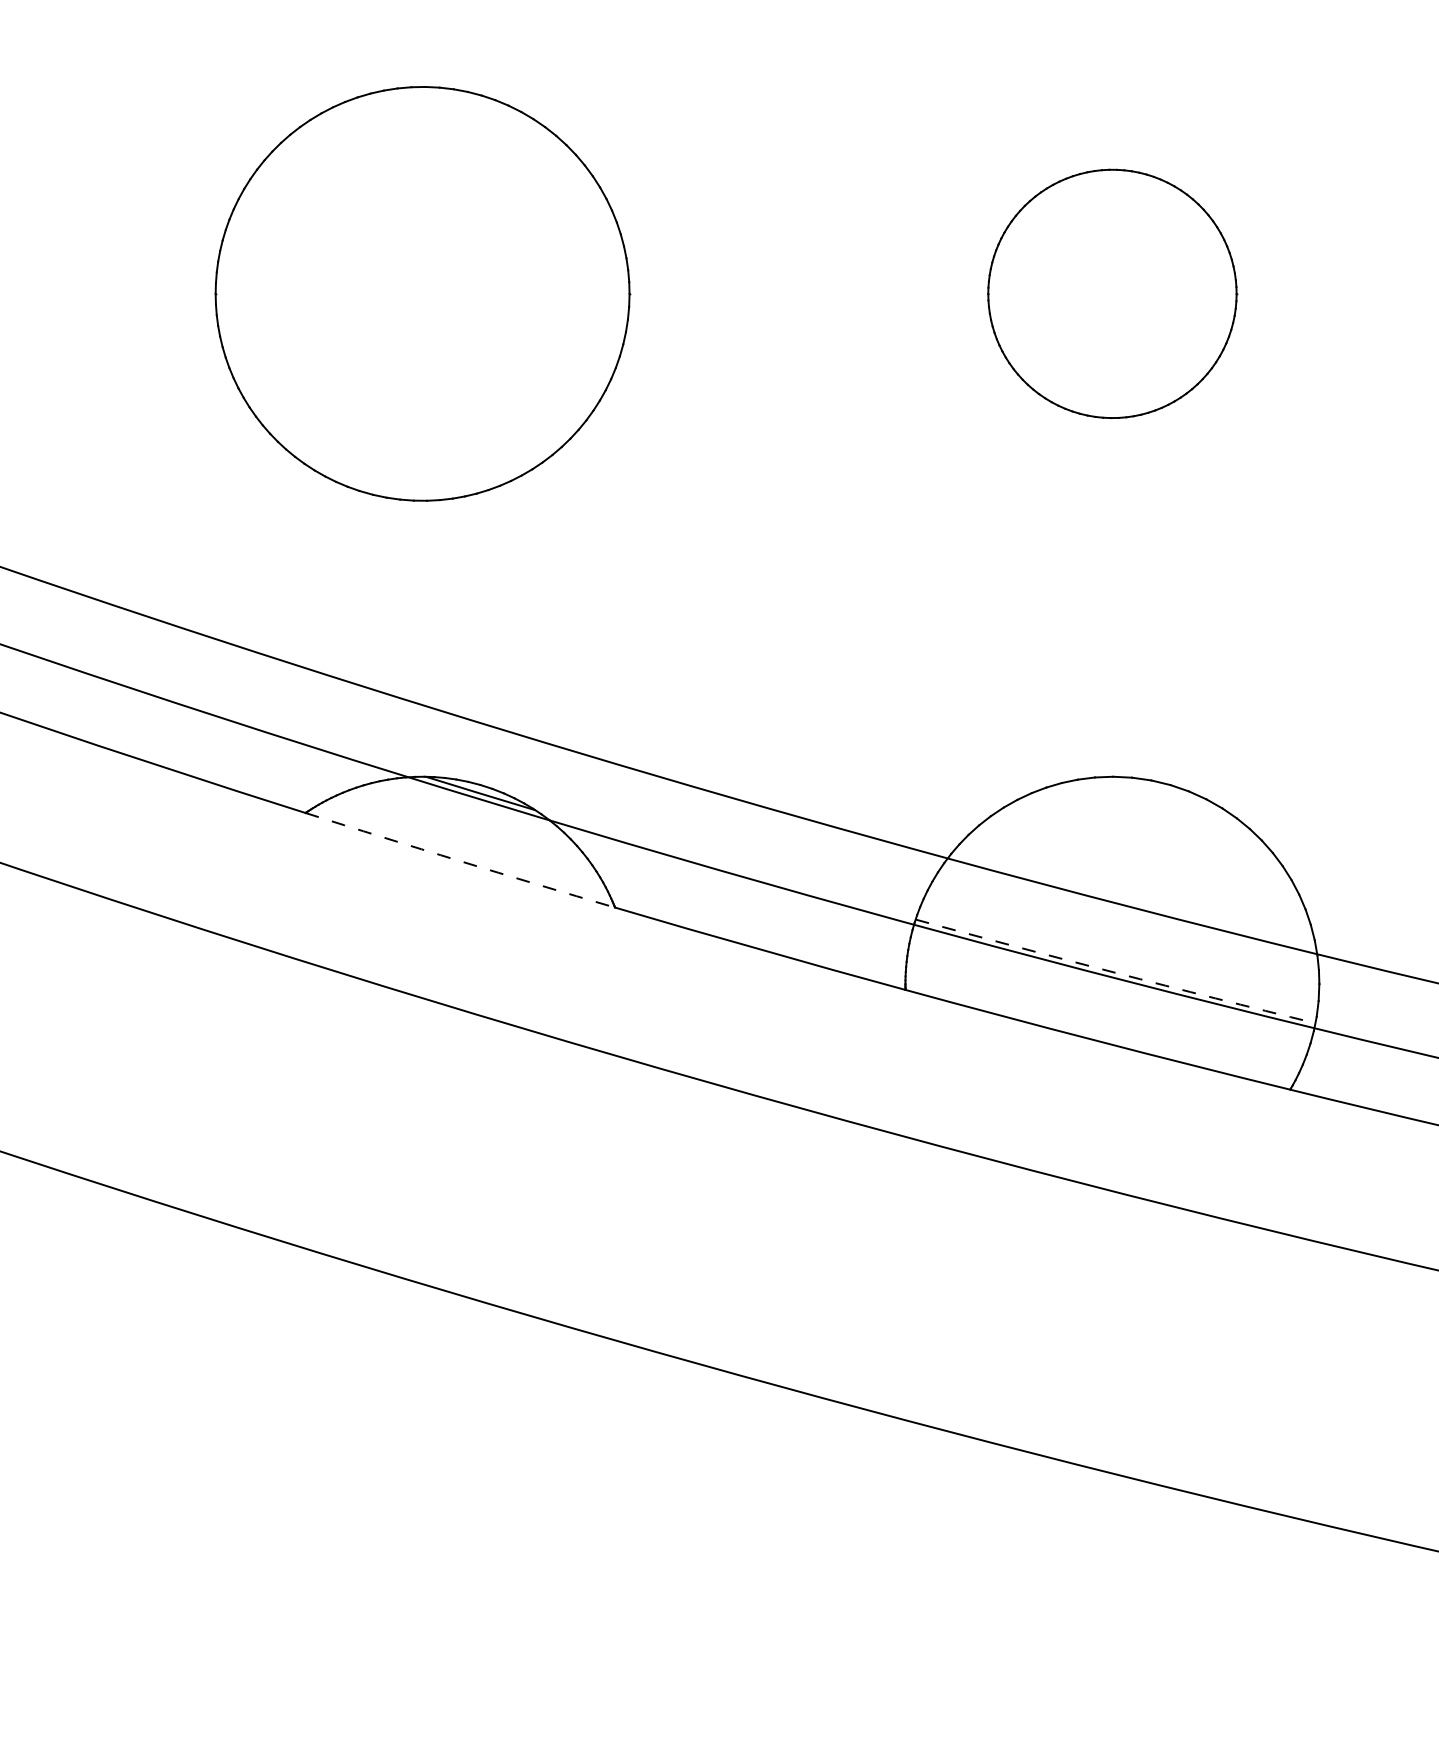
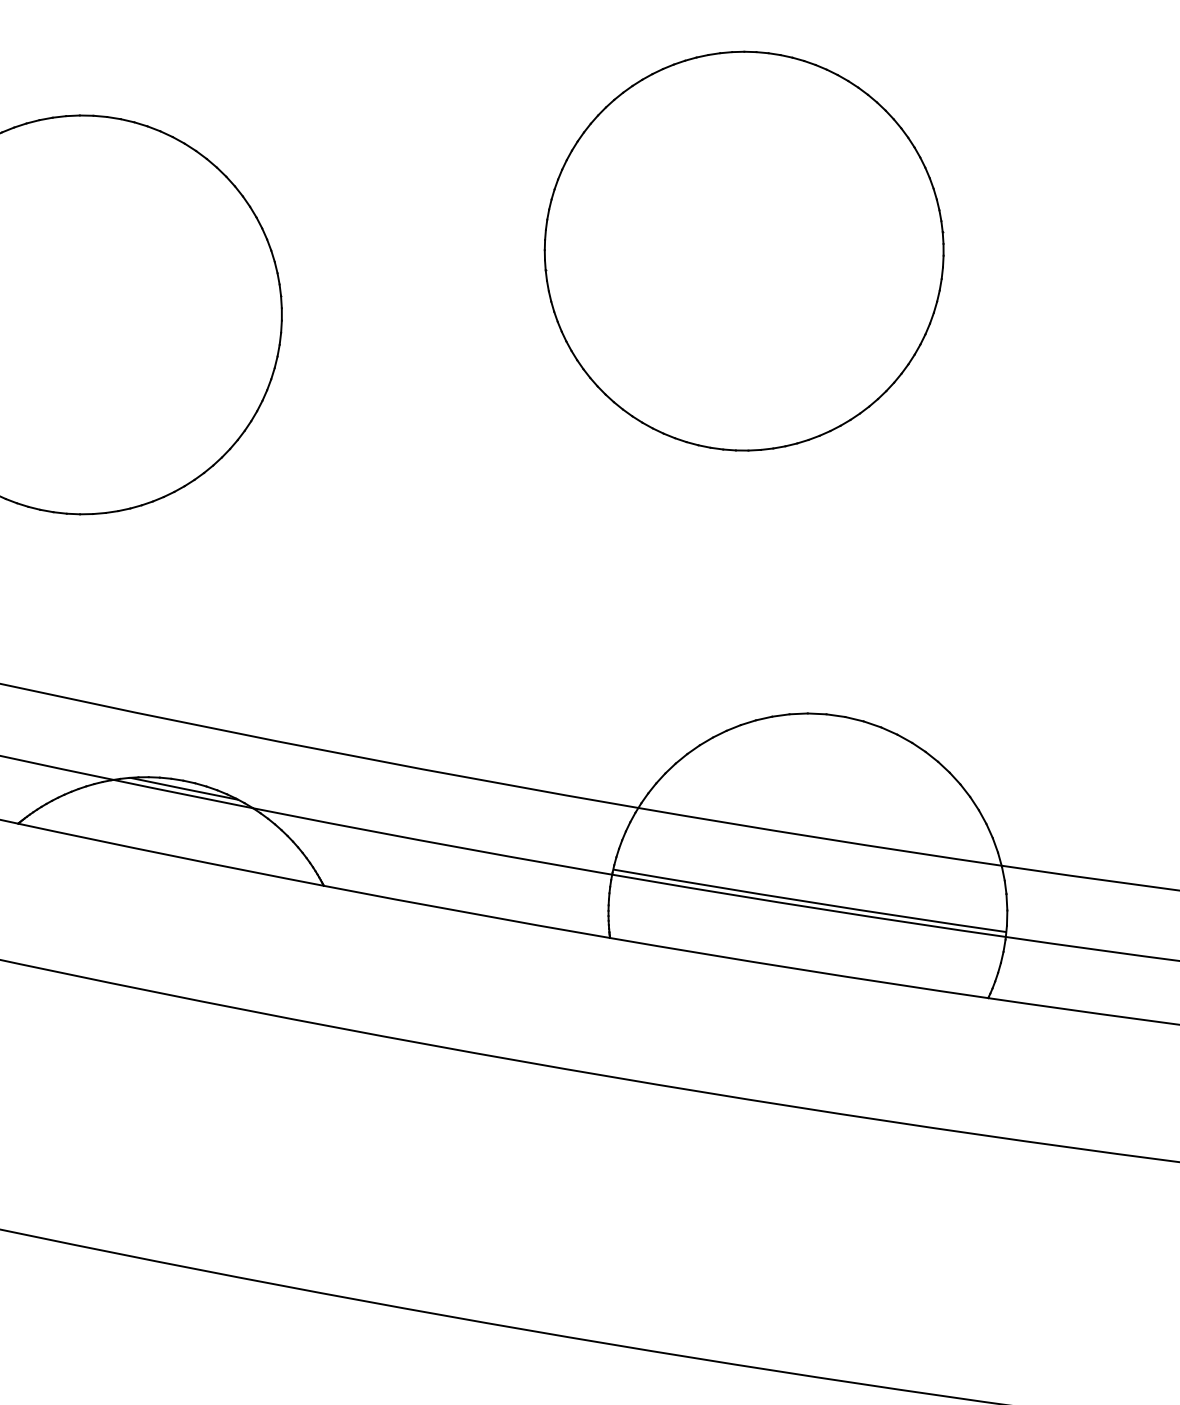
part: (1112, 293) -> (744, 250), size x1.67
arc: (460, 861) -> (171, 855), dashed -> solid
arc: (1115, 972) -> (809, 901), dashed -> solid

